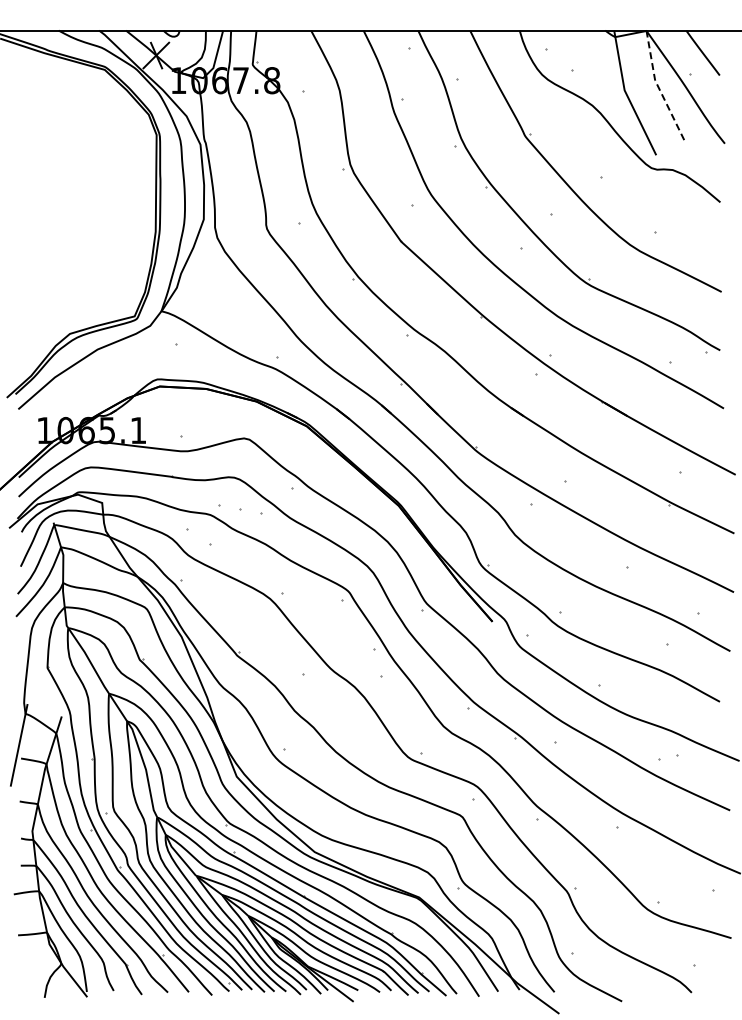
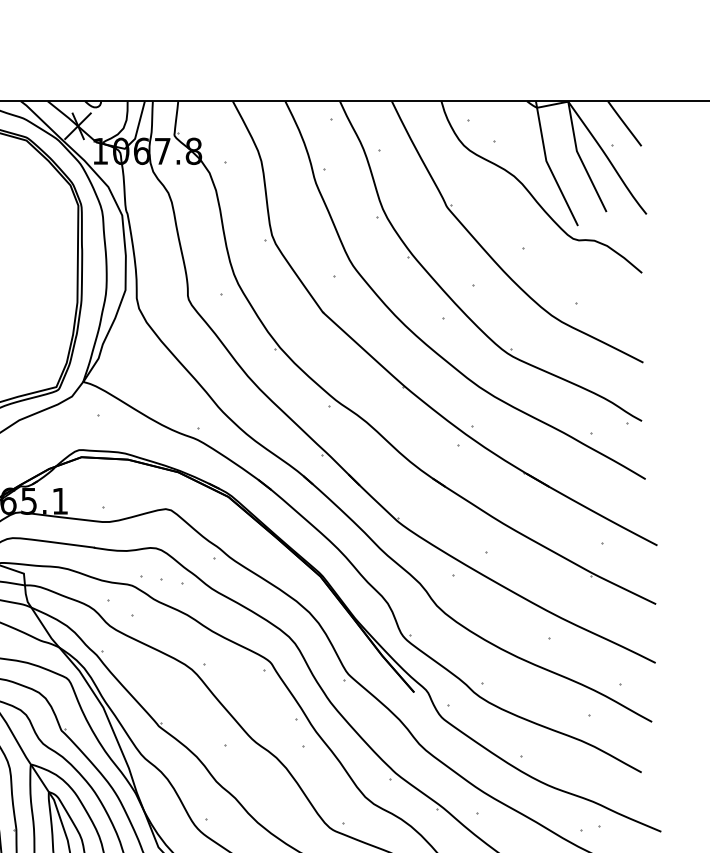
line: (658, 87) -> (580, 158), dashed -> solid

